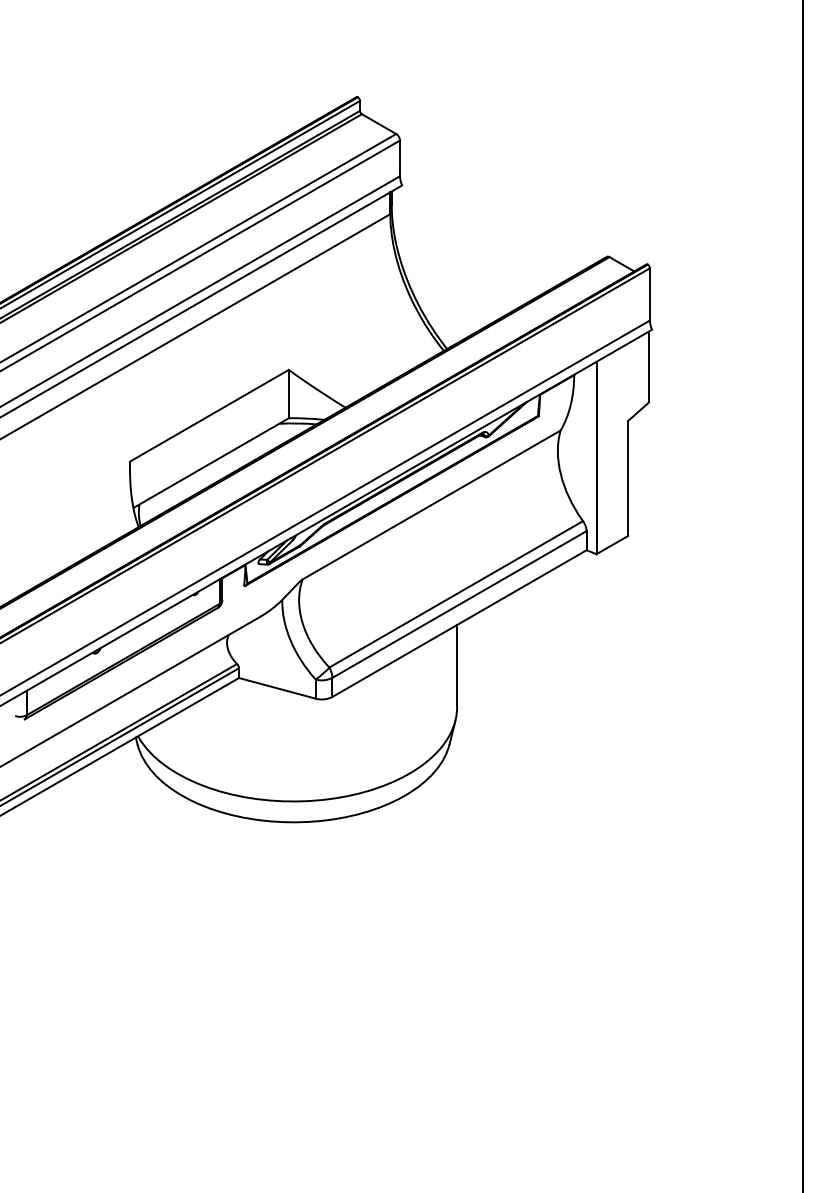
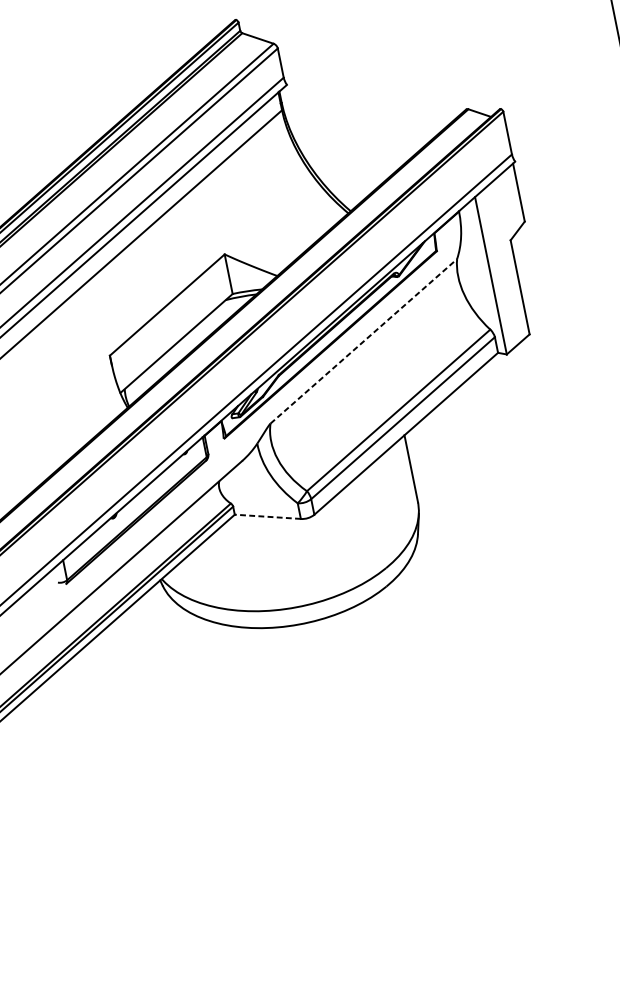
line: (432, 504) -> (364, 340), solid -> dashed
line: (277, 688) -> (268, 516), solid -> dashed

